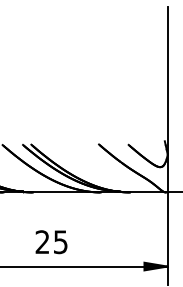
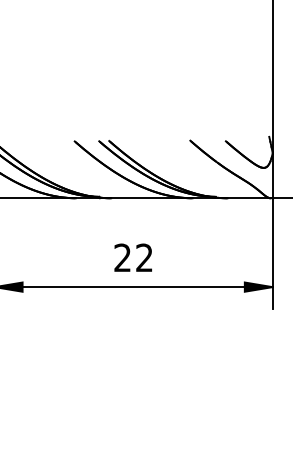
text: (60, 241) -> (144, 257), 25 -> 22

